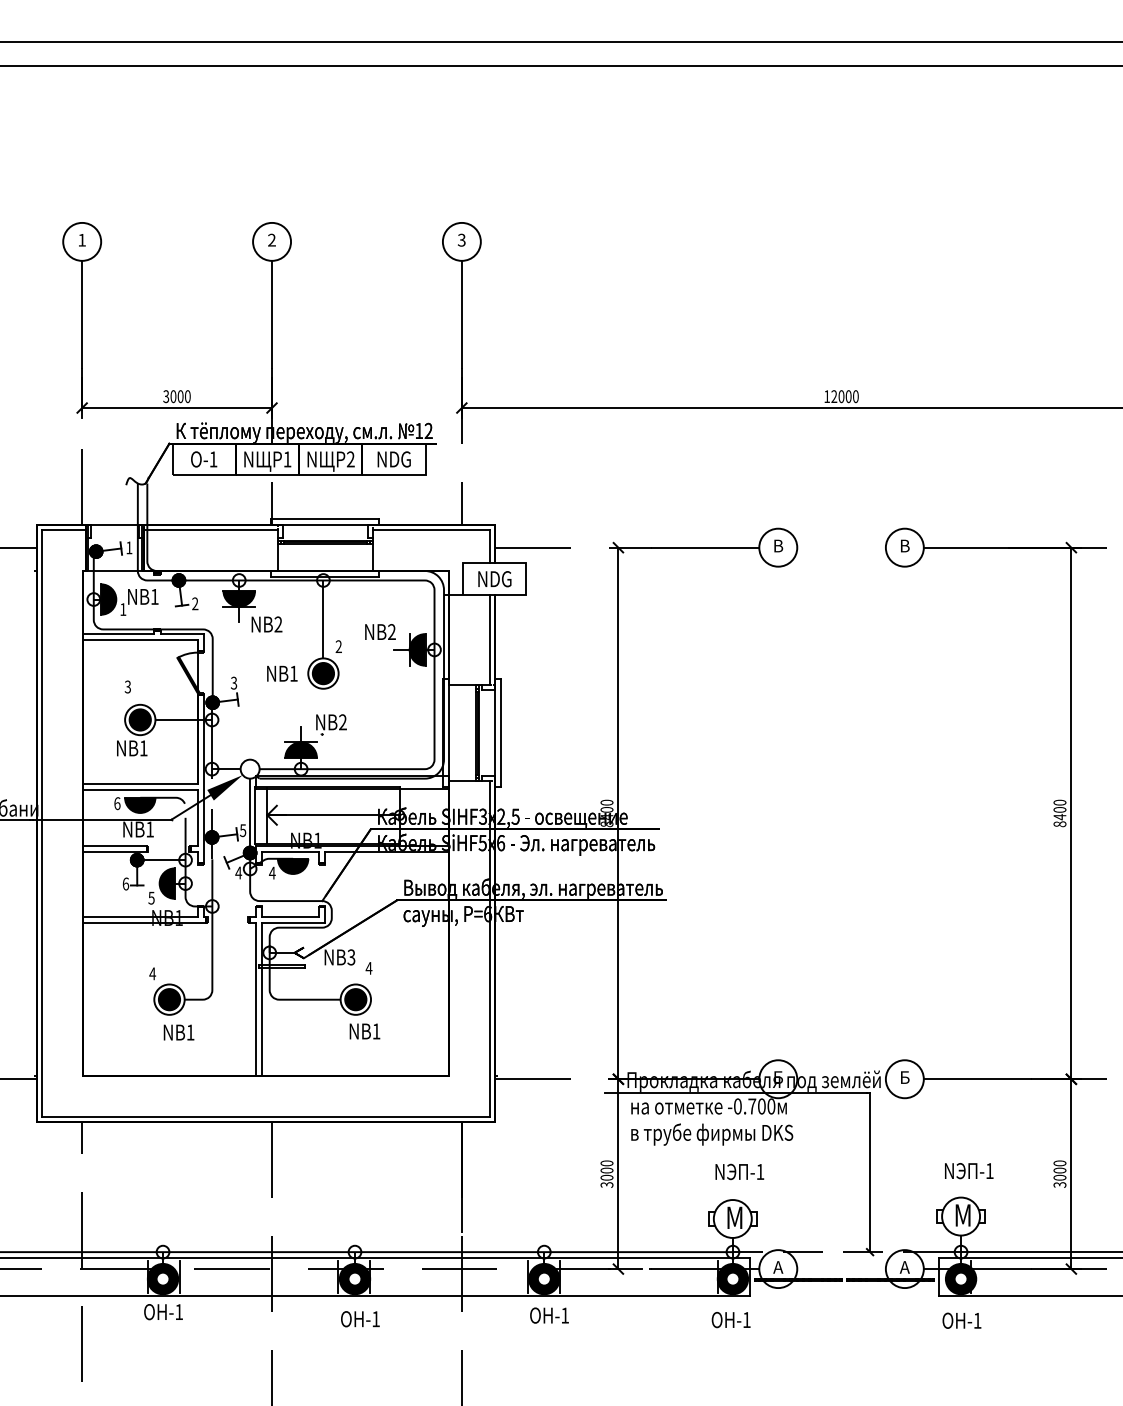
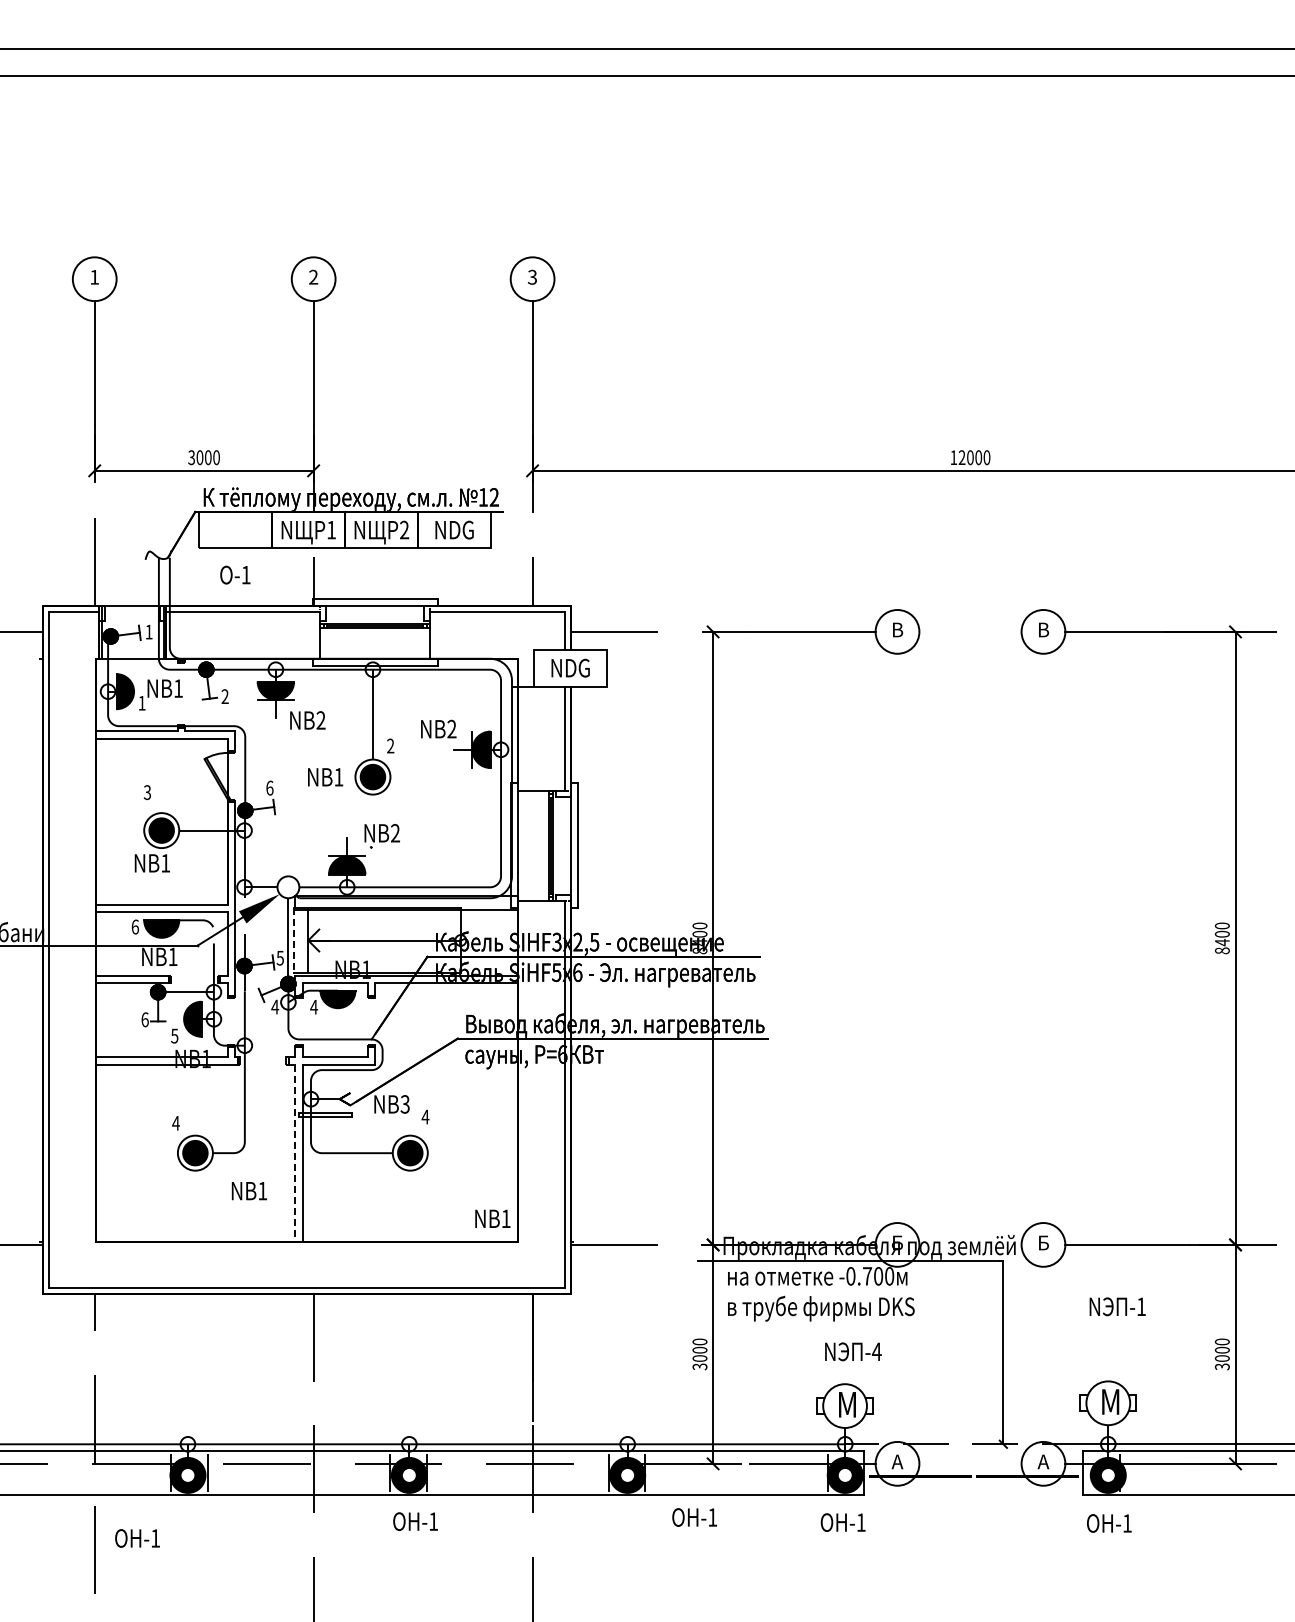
text: (204, 458) -> (235, 574), moved
text: (233, 682) -> (269, 787), 3 -> 6
line: (255, 815) -> (294, 940), solid -> dashed
line: (256, 999) -> (295, 1153), solid -> dashed
text: (364, 1031) -> (492, 1218), moved
text: (178, 1032) -> (248, 1191), moved
text: (969, 1170) -> (1117, 1306), moved
text: (760, 1171) -> (876, 1351), -1 -> -4
text: (163, 1312) -> (137, 1538), moved
text: (549, 1315) -> (694, 1517), moved

